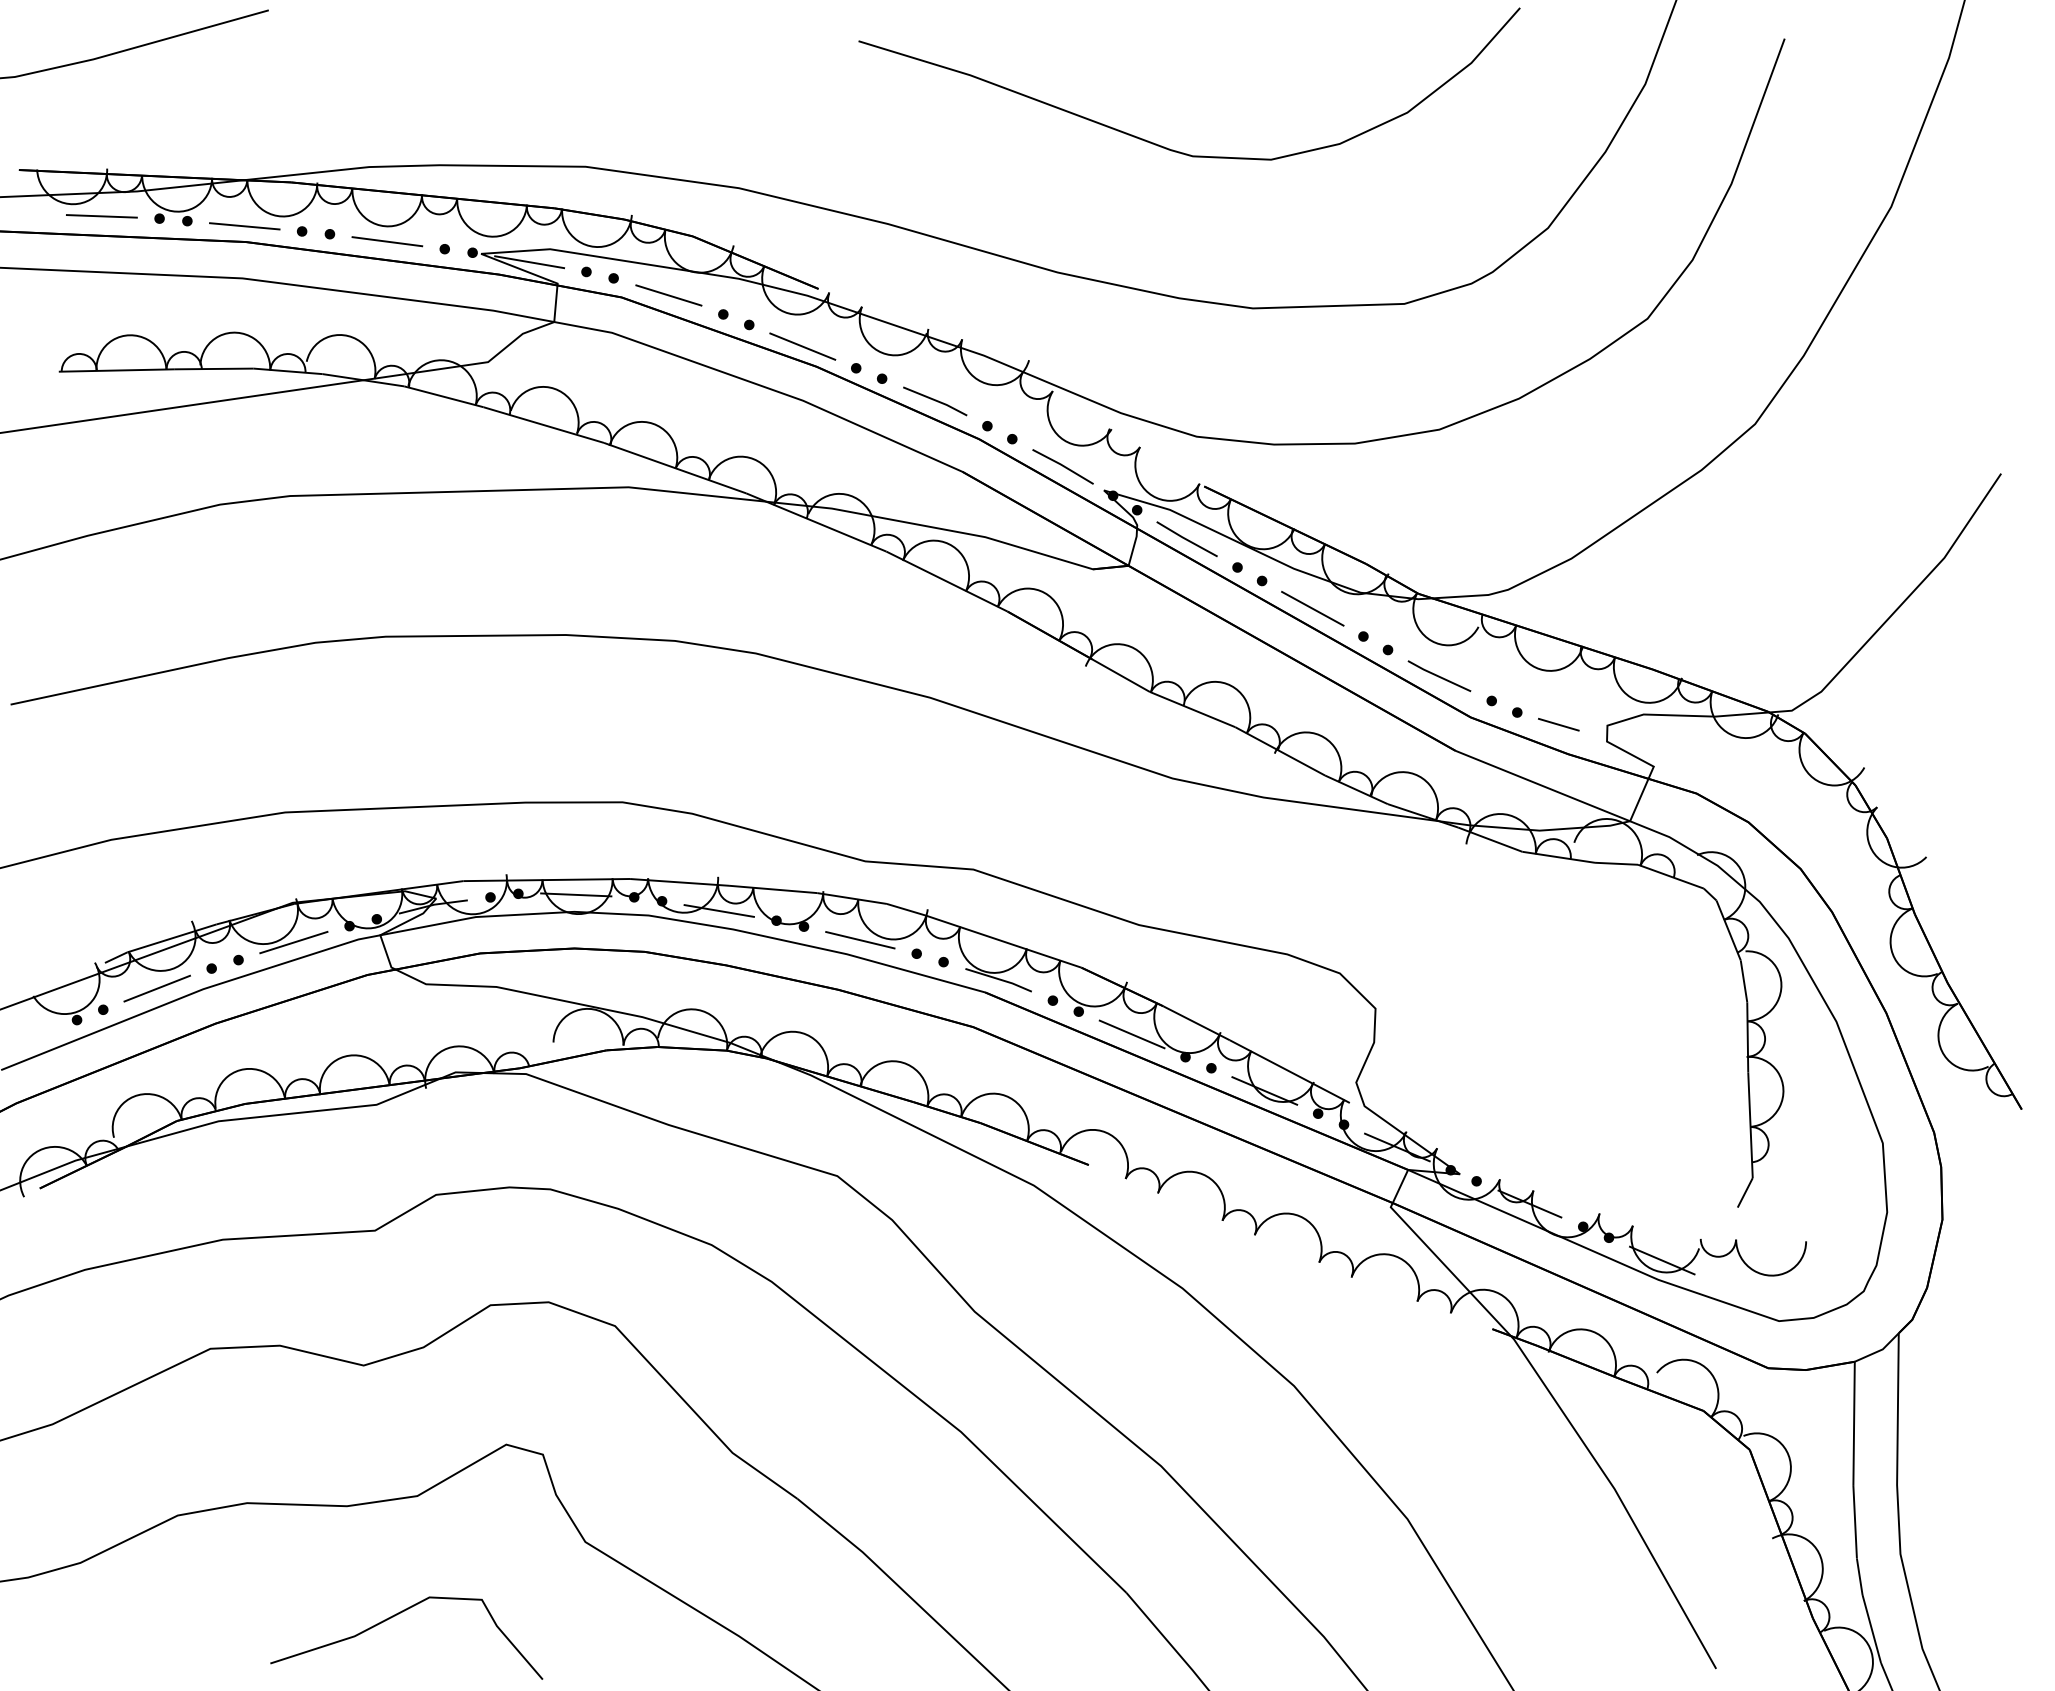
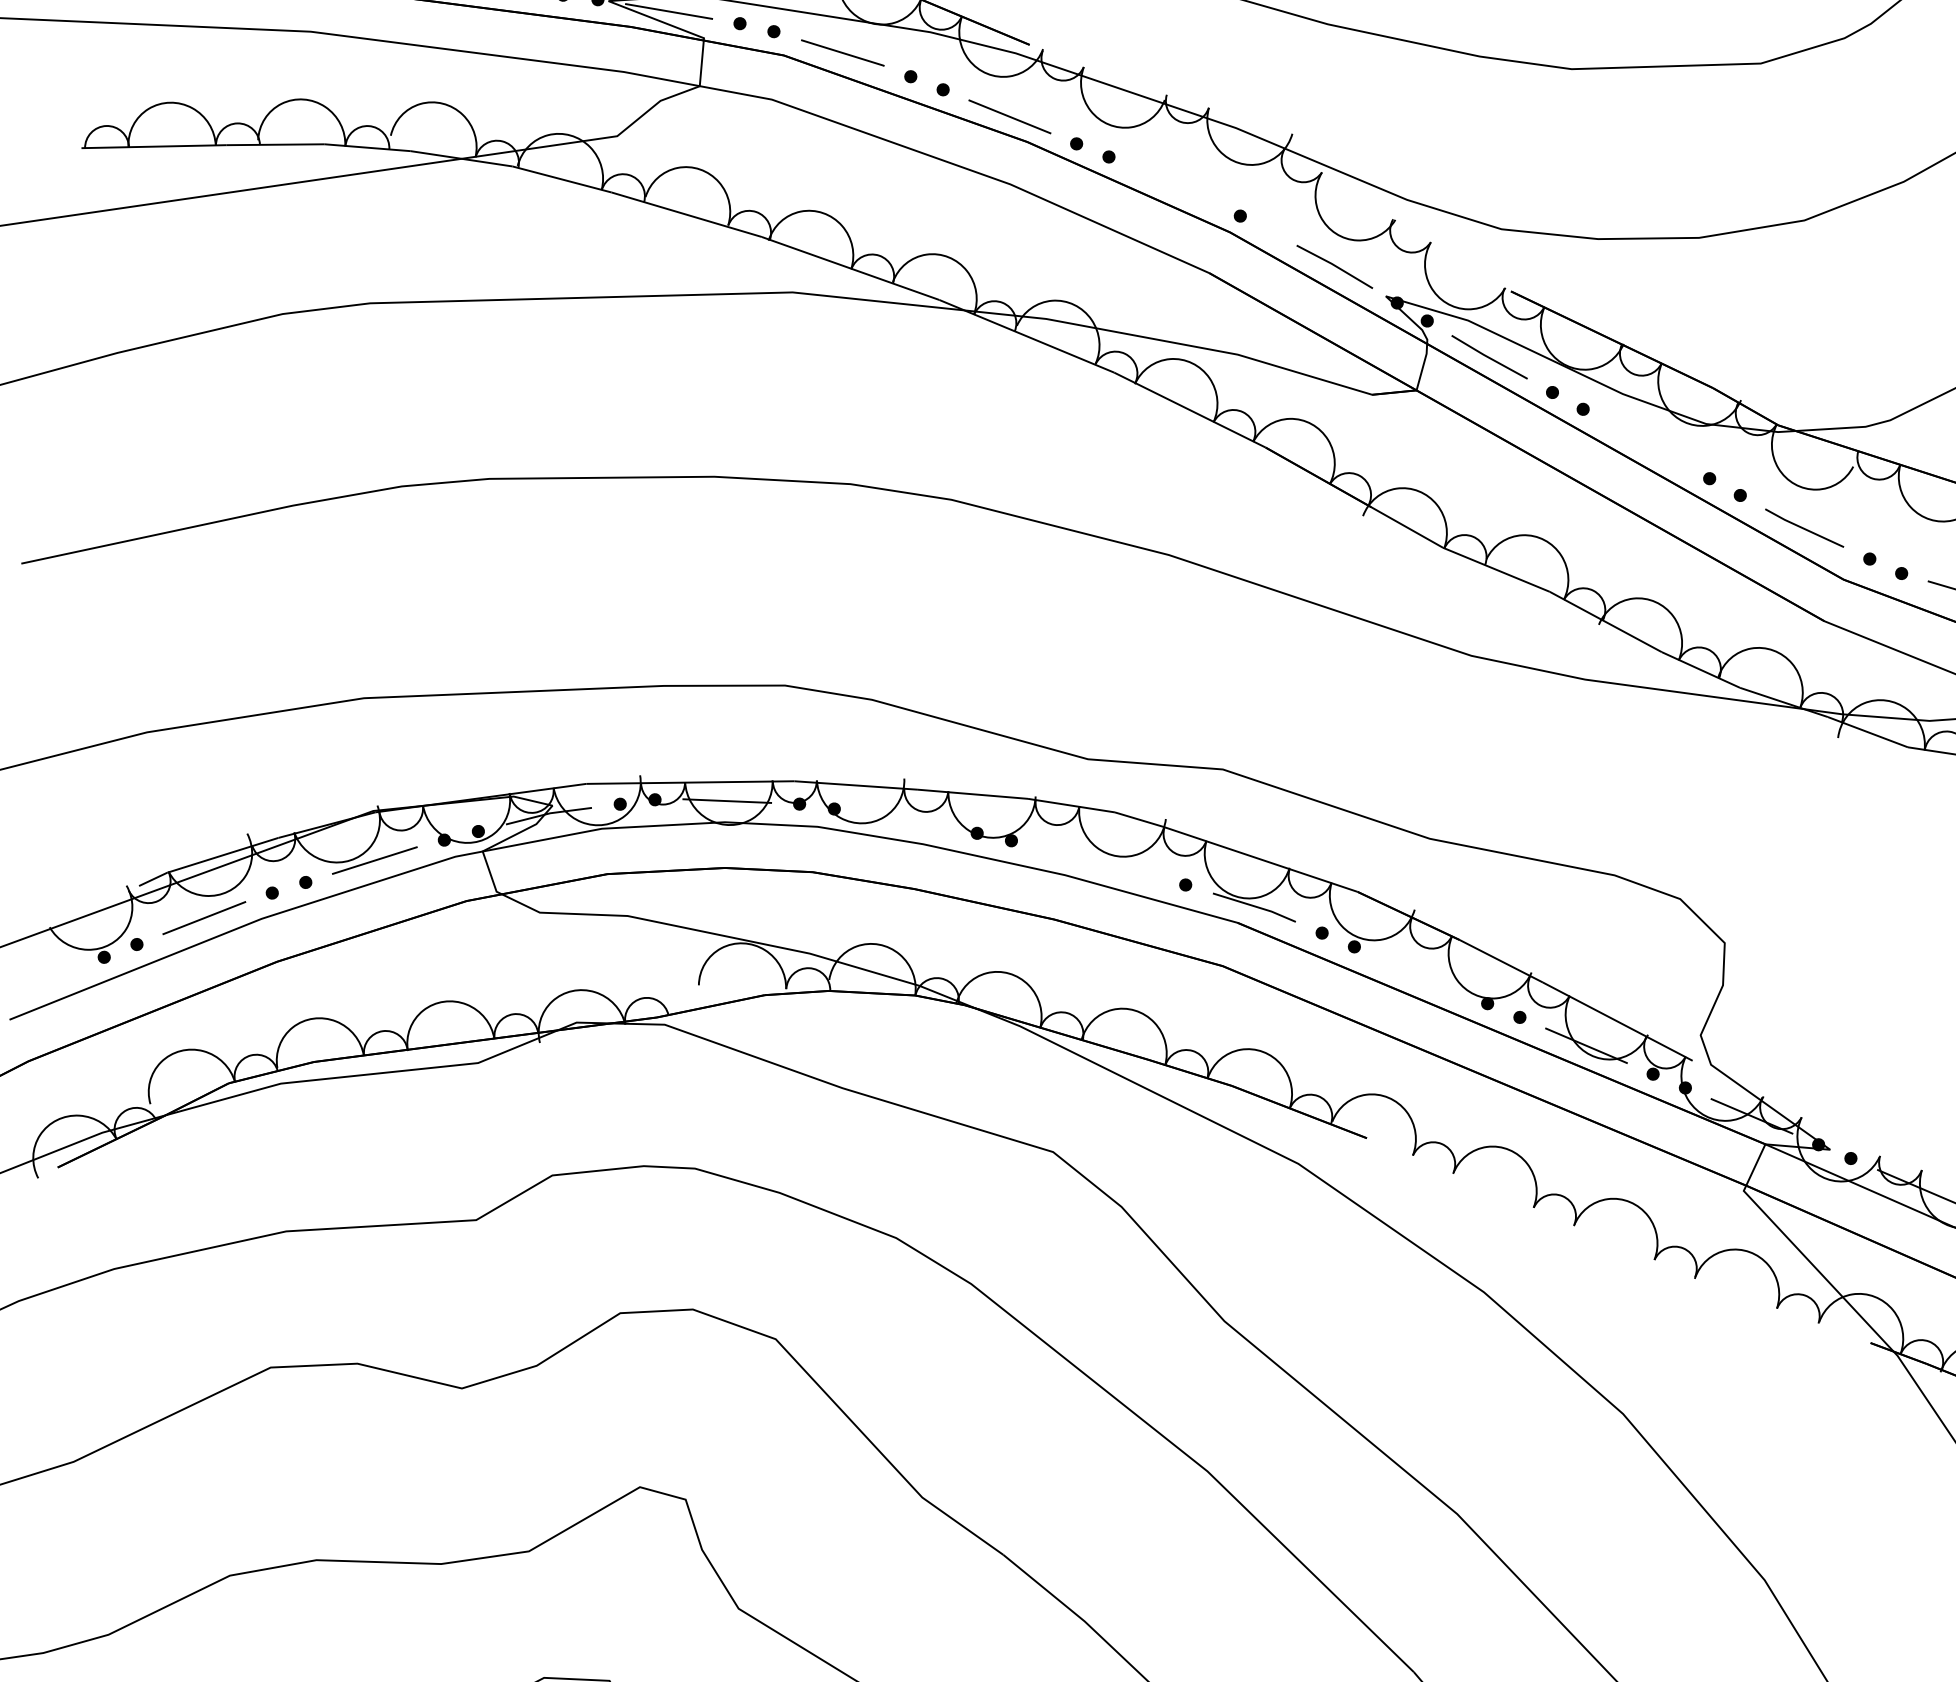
line: (935, 401) -> (1175, 185), removed
fill: (1012, 438) -> (1271, 231), removed
line: (1312, 608) -> (1646, 443), removed
line: (718, 910) -> (904, 820), removed
line: (860, 940) -> (1081, 858), removed
fill: (916, 953) -> (1151, 874), removed
line: (1131, 1034) -> (1420, 975), removed

